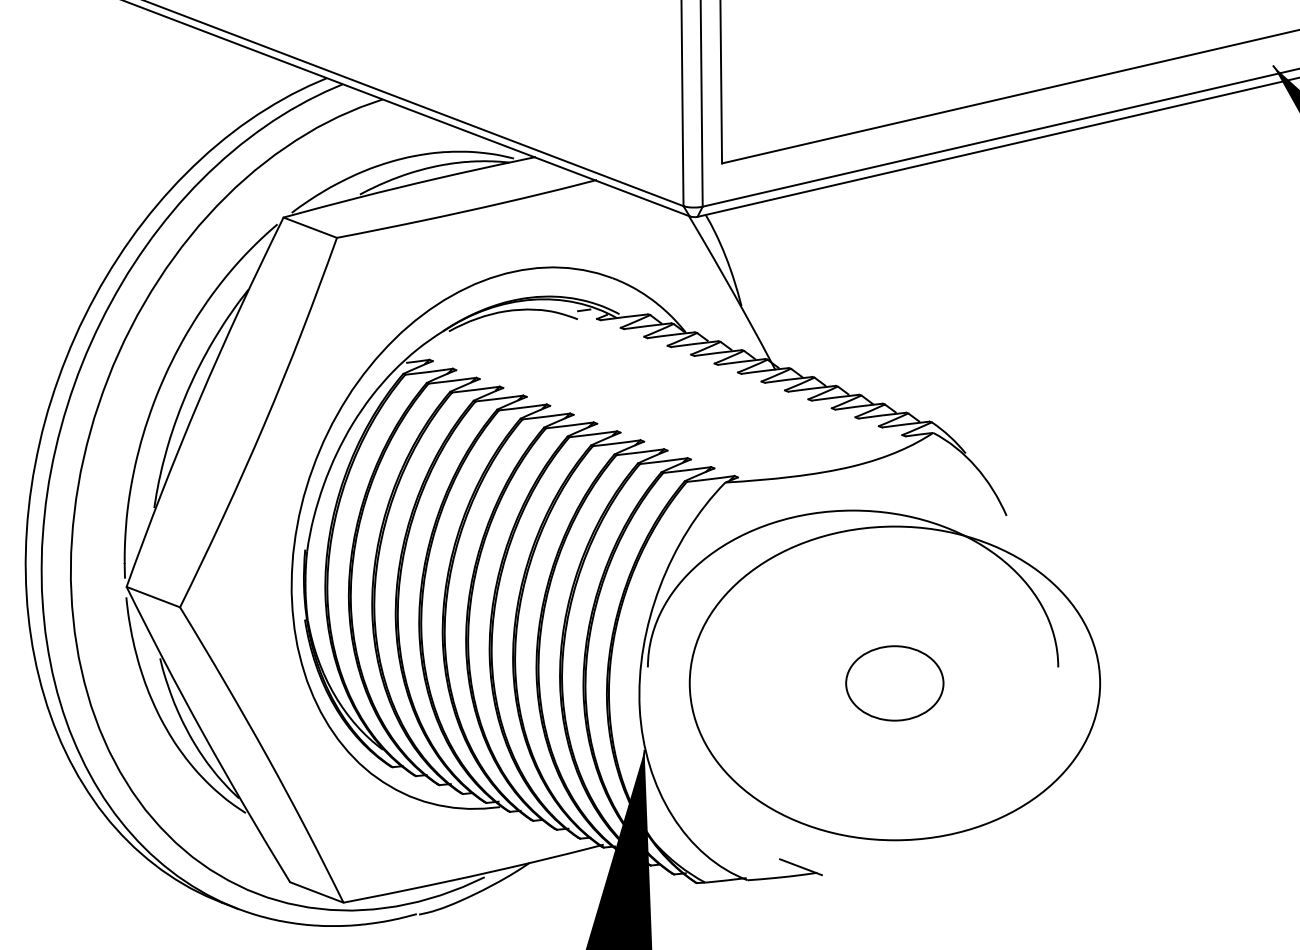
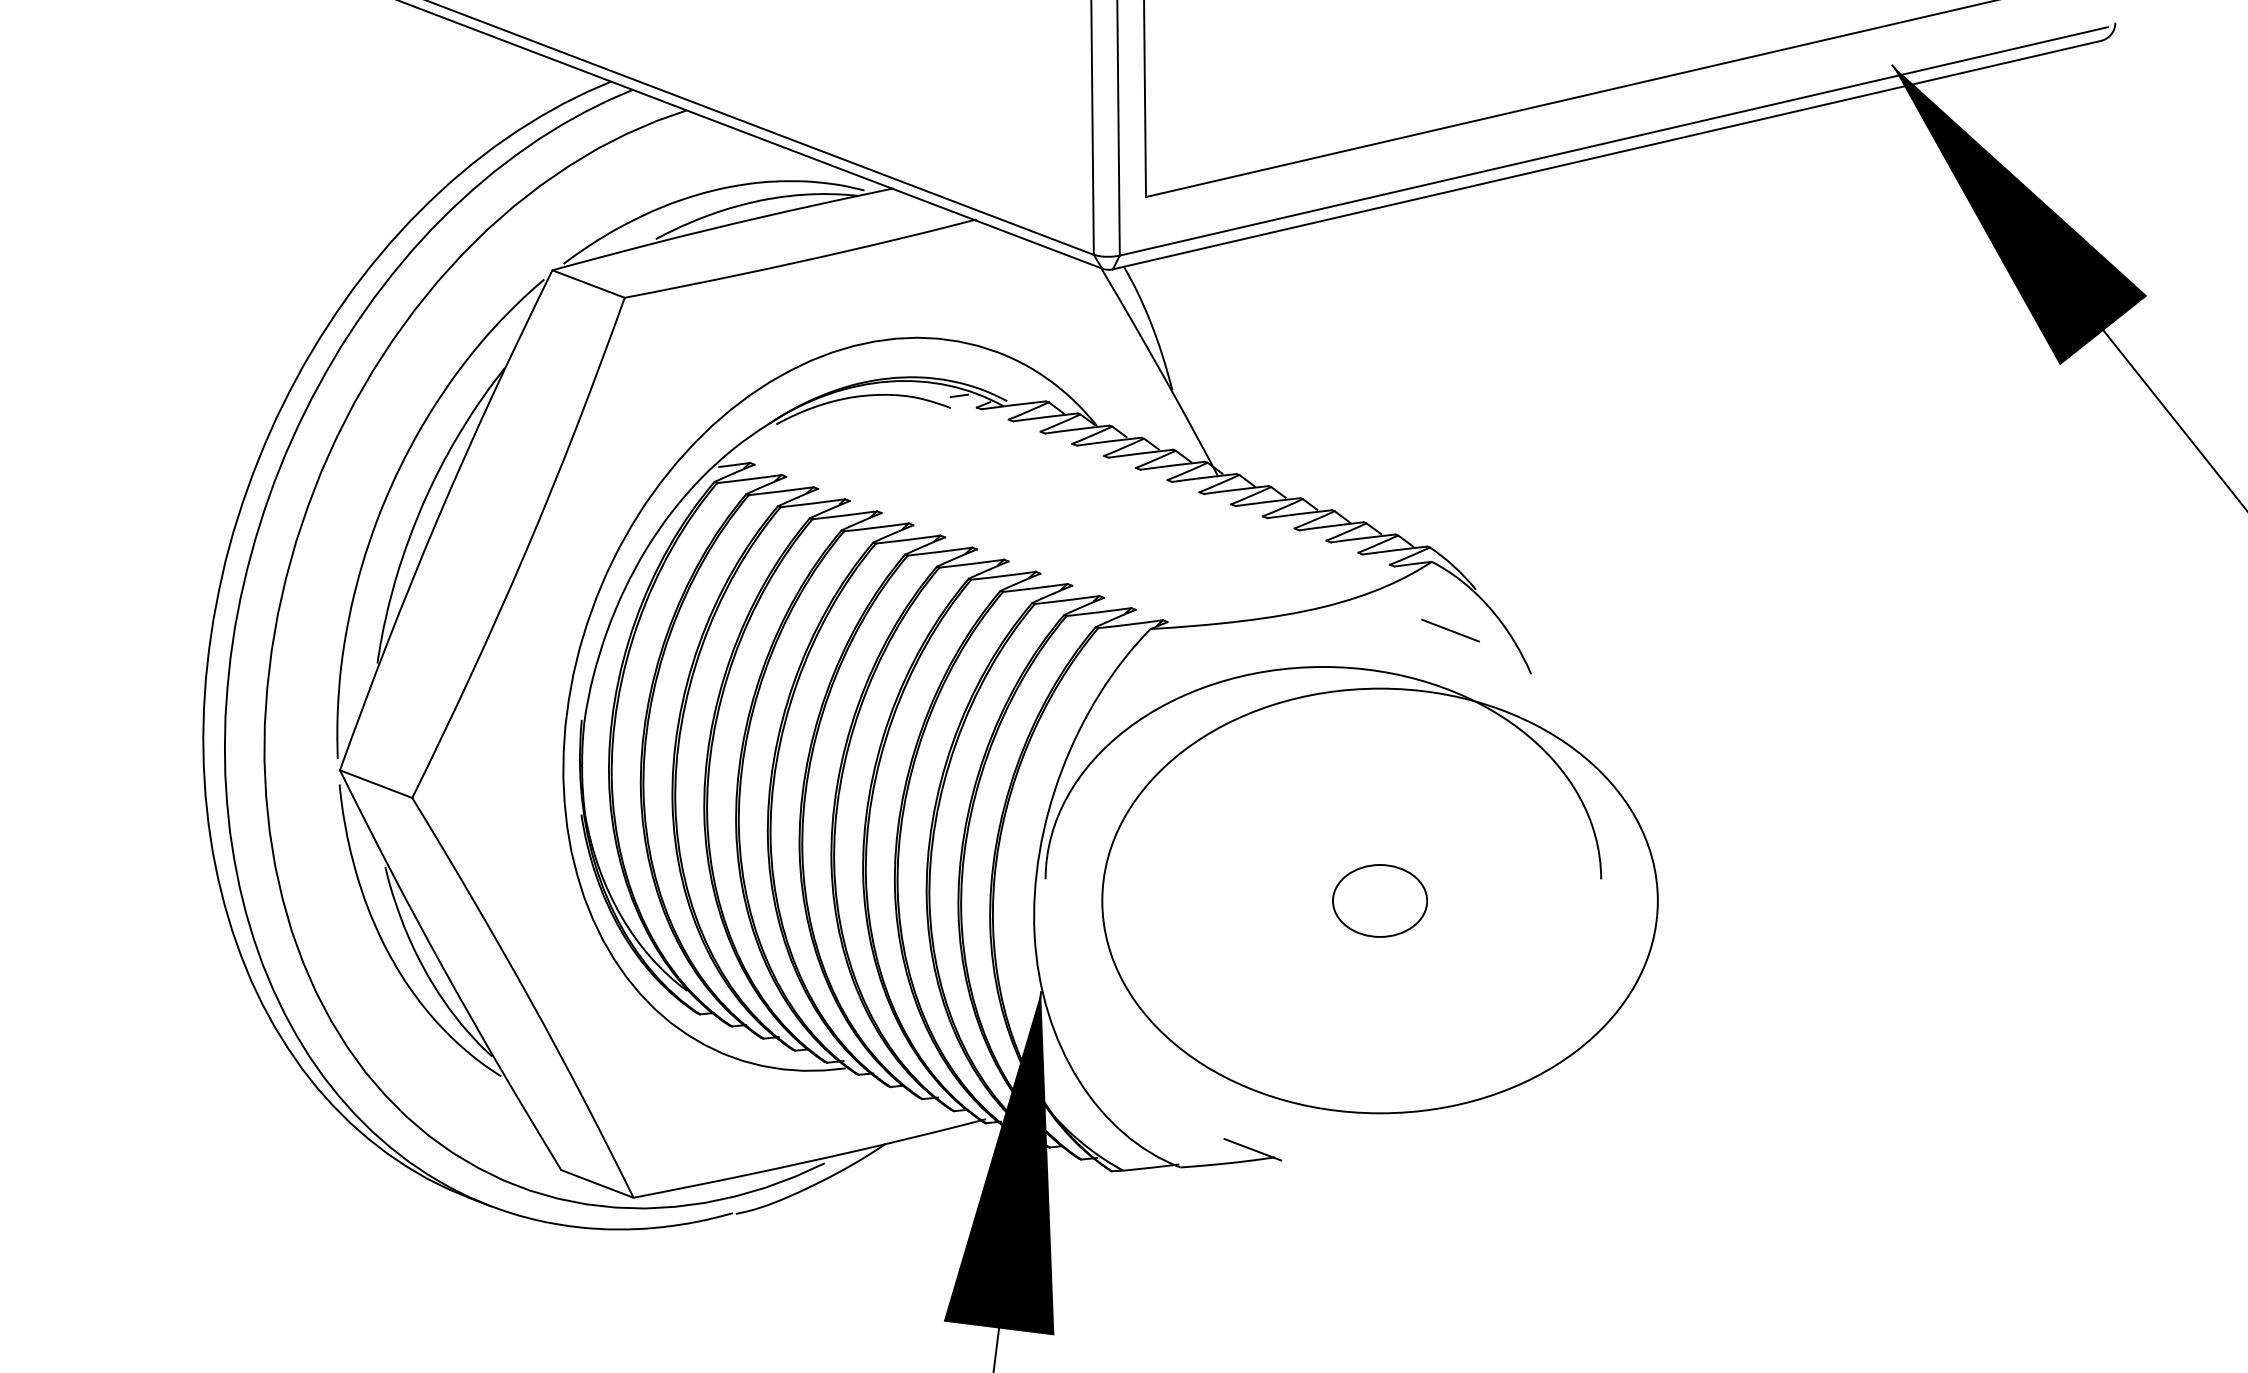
line: (946, 483) -> (1450, 630), added
part: (895, 683) -> (1380, 900), size x0.71

